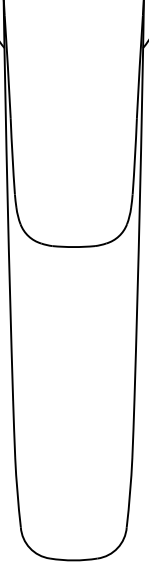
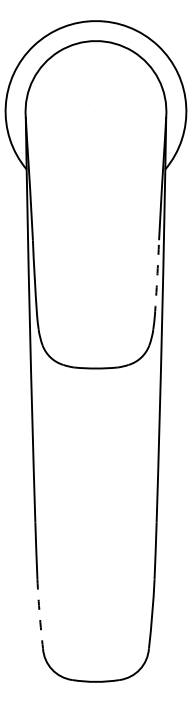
arc: (135, 157) -> (157, 278), solid -> dashed
arc: (17, 493) -> (39, 614), solid -> dashed

